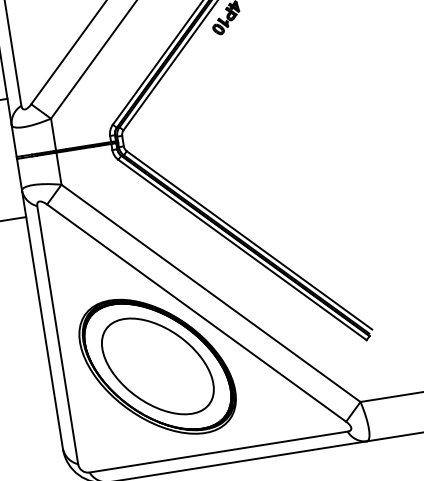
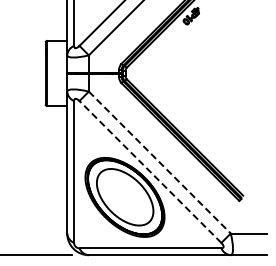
line: (212, 293) -> (160, 162), solid -> dashed
line: (196, 312) -> (150, 171), solid -> dashed

